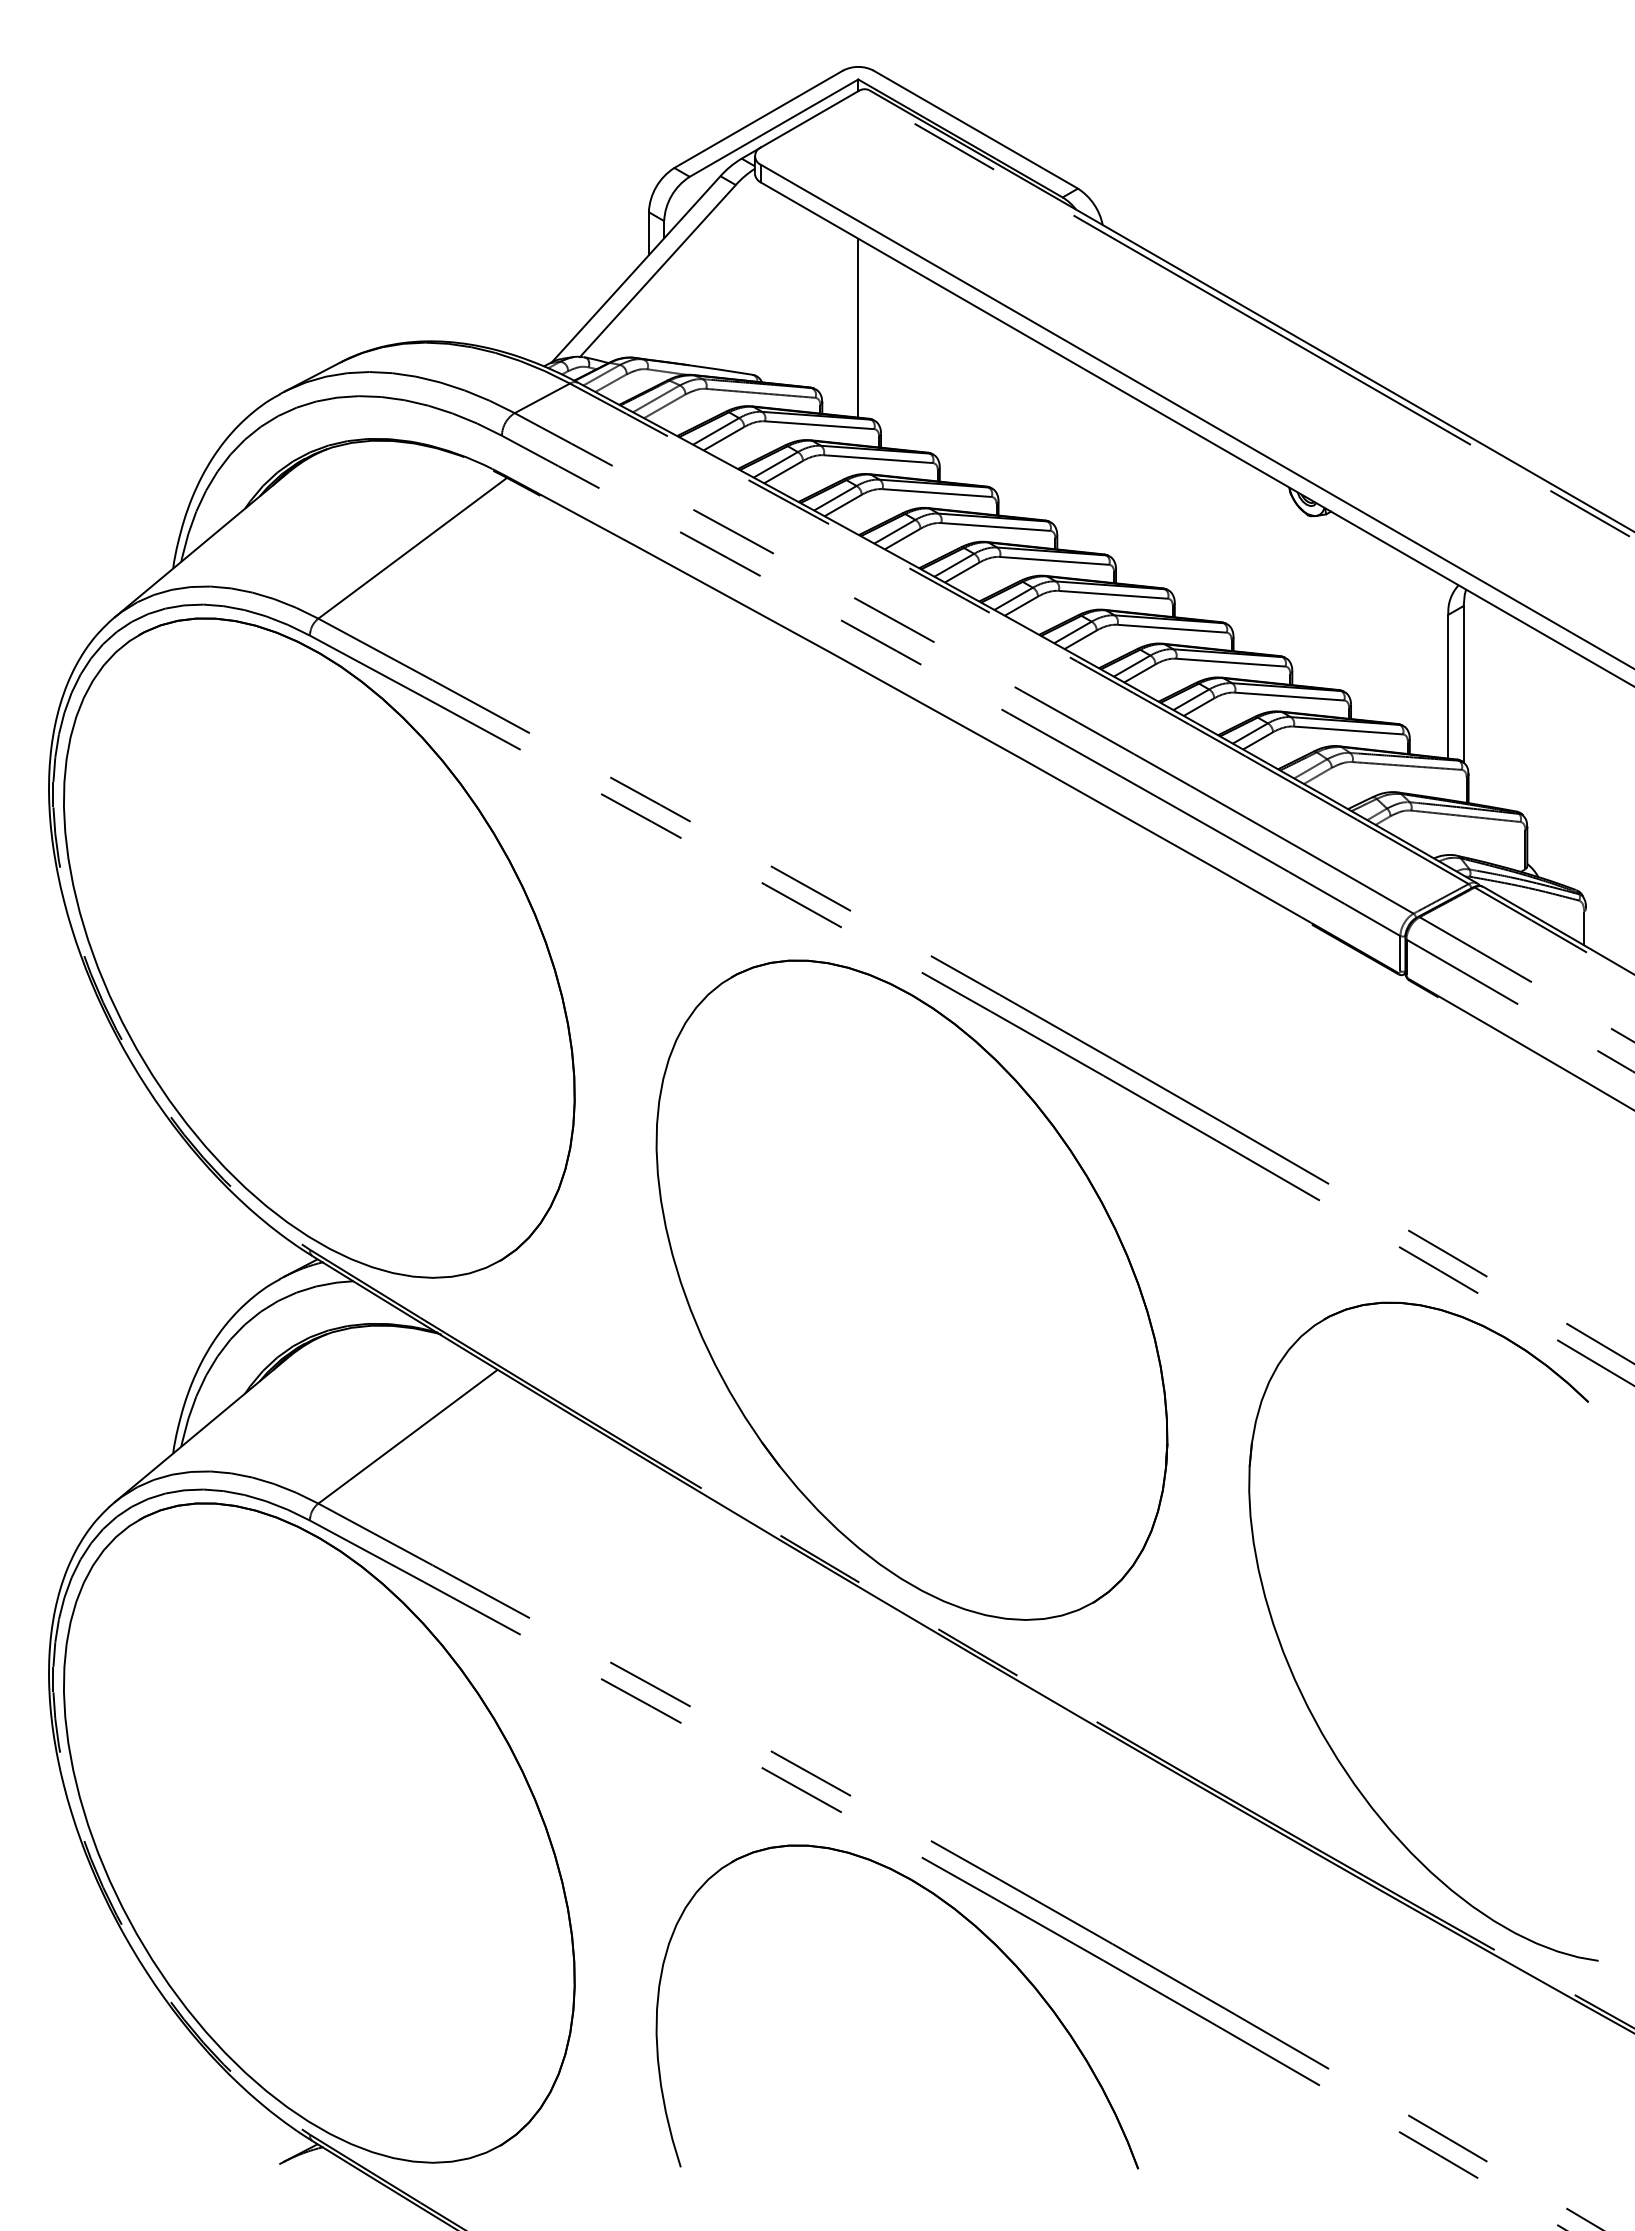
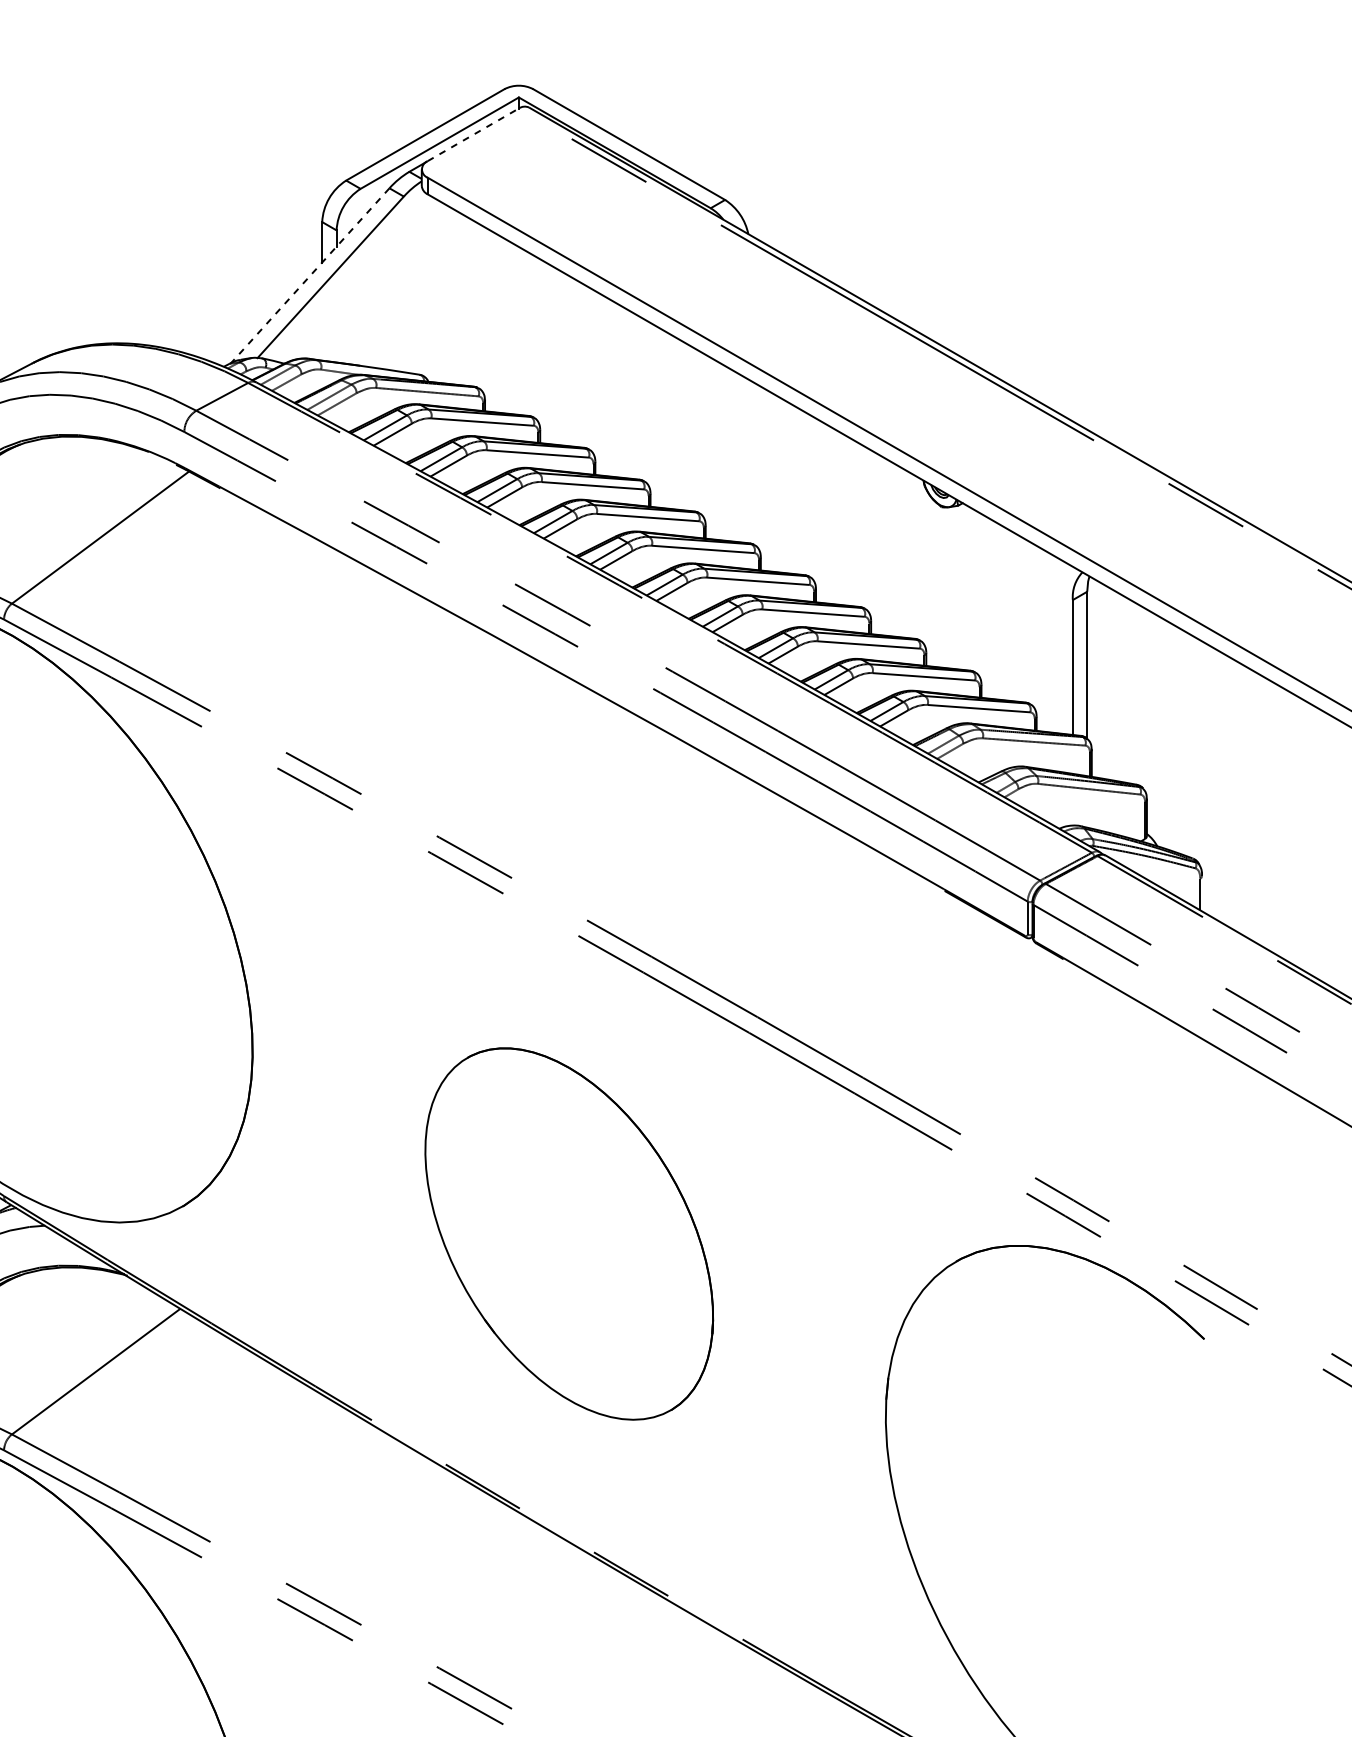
line: (810, 119) -> (473, 135), solid -> dashed
line: (636, 269) -> (310, 275), solid -> dashed
line: (858, 327) -> (519, 330), removed
part: (911, 1289) -> (568, 1233), size x0.6

